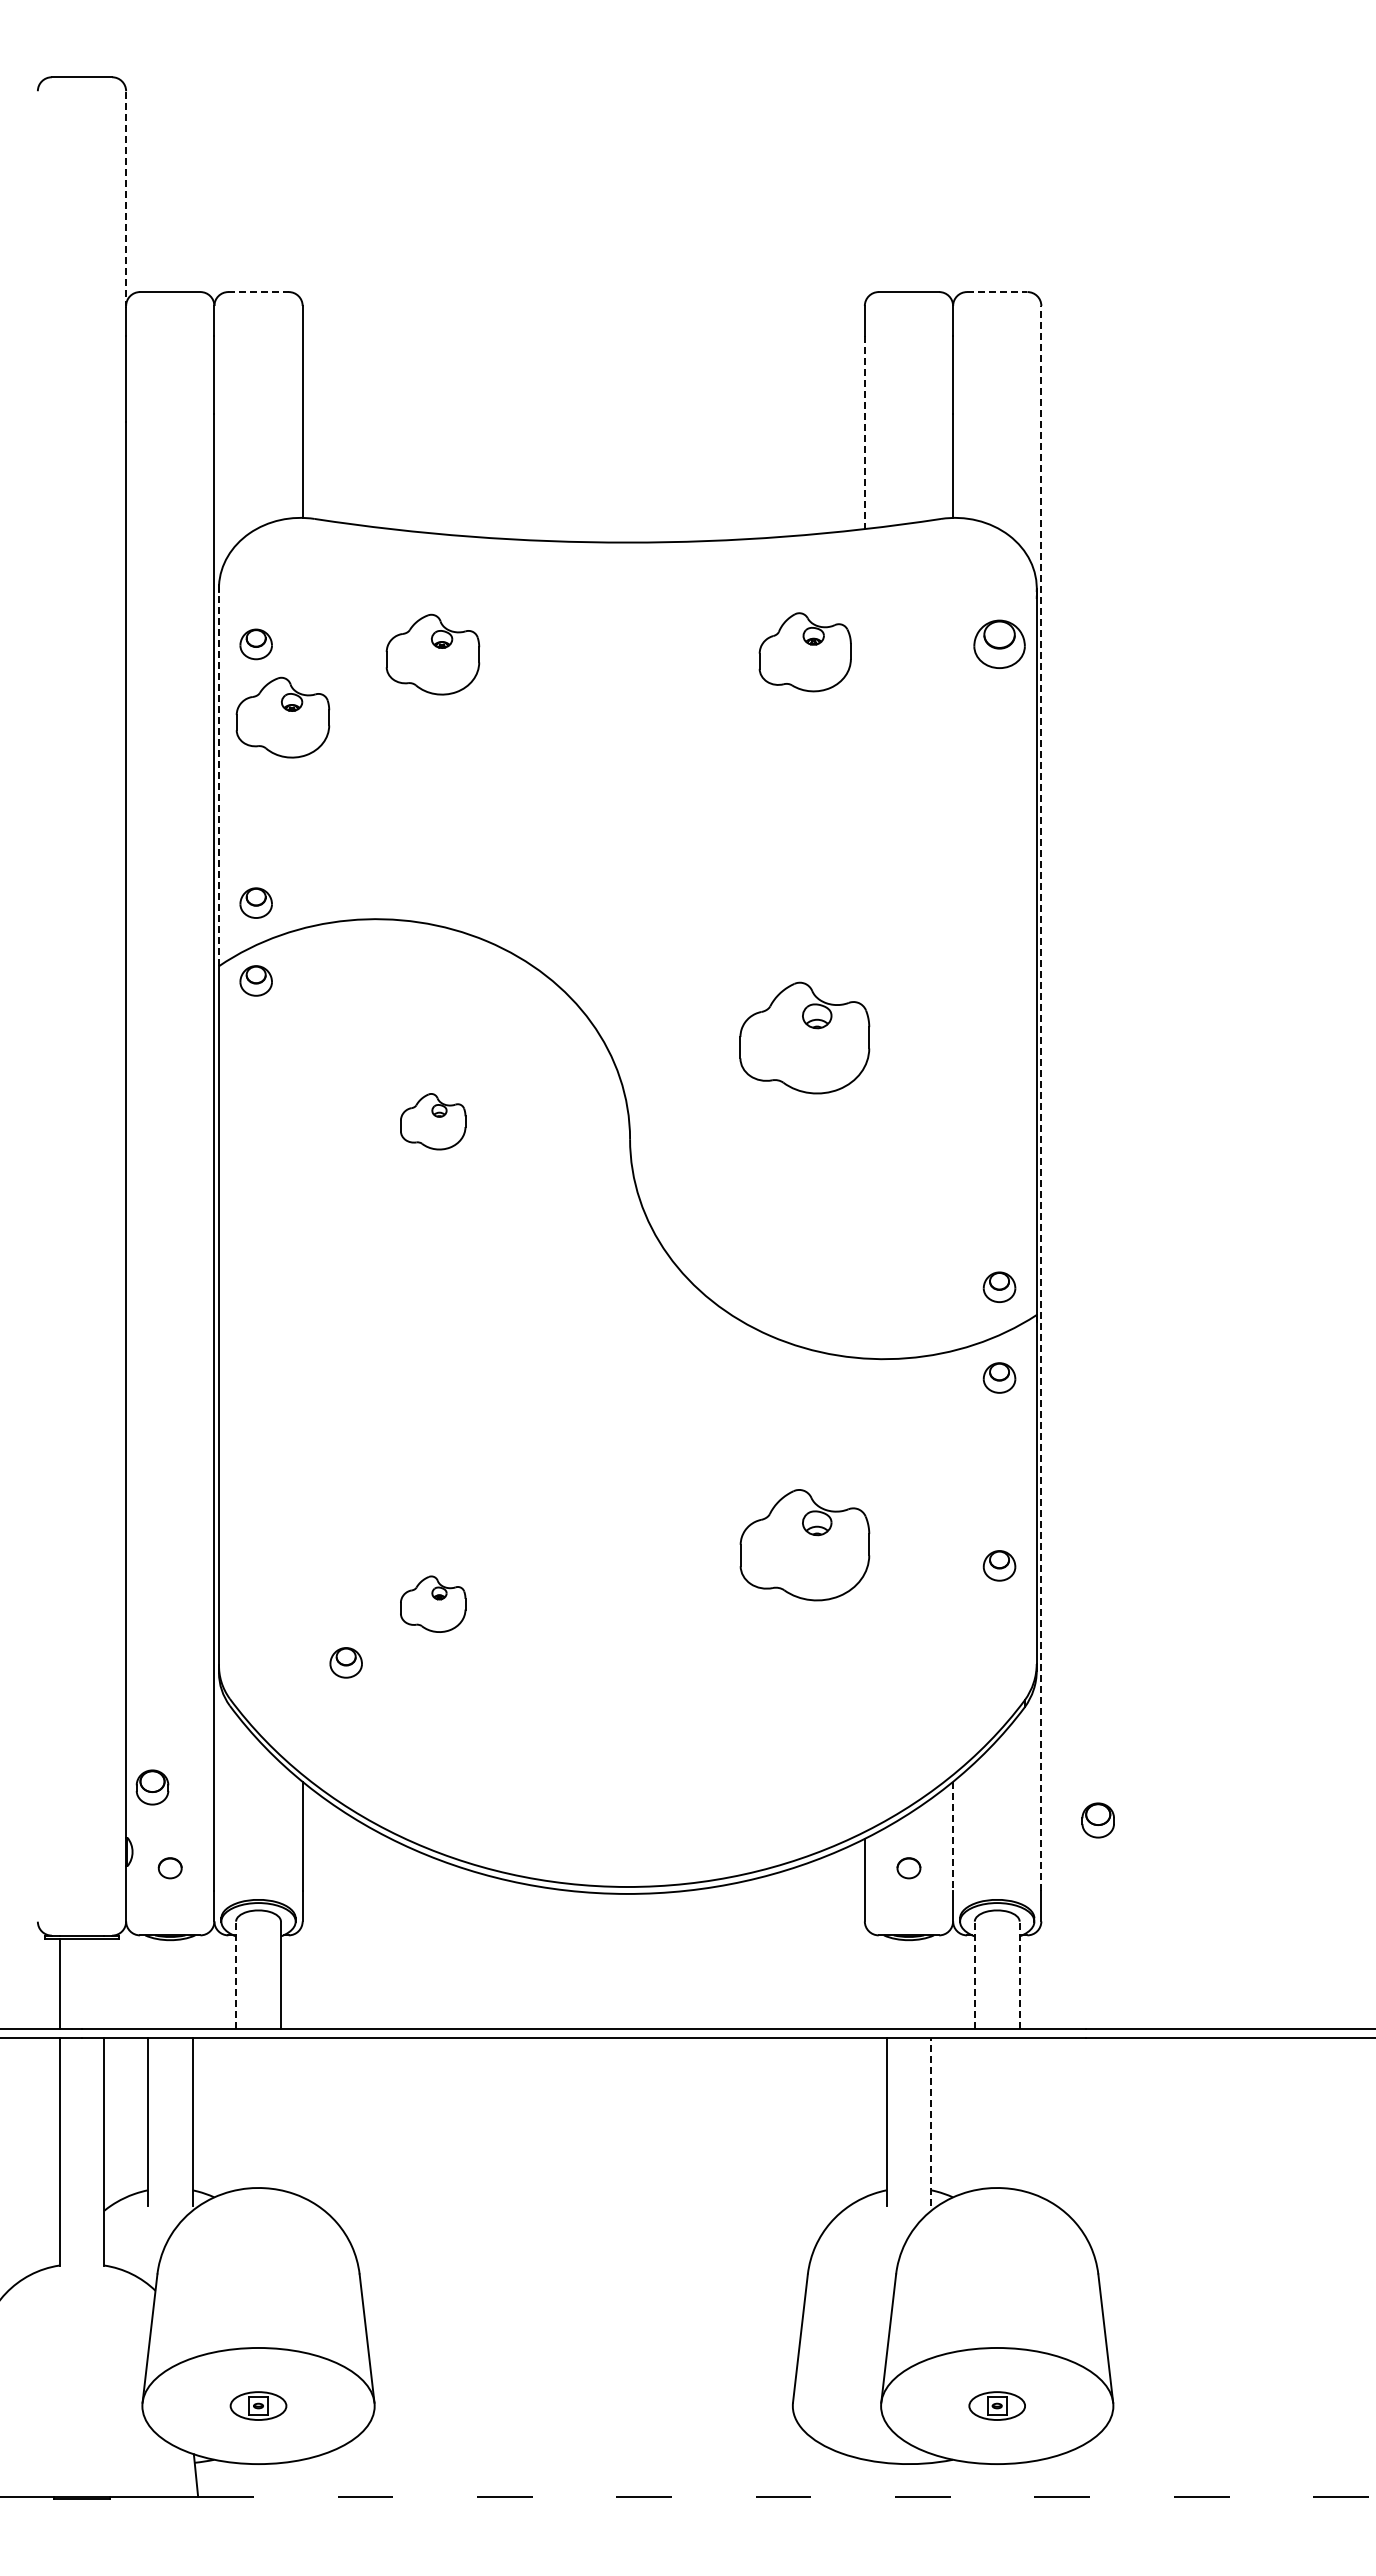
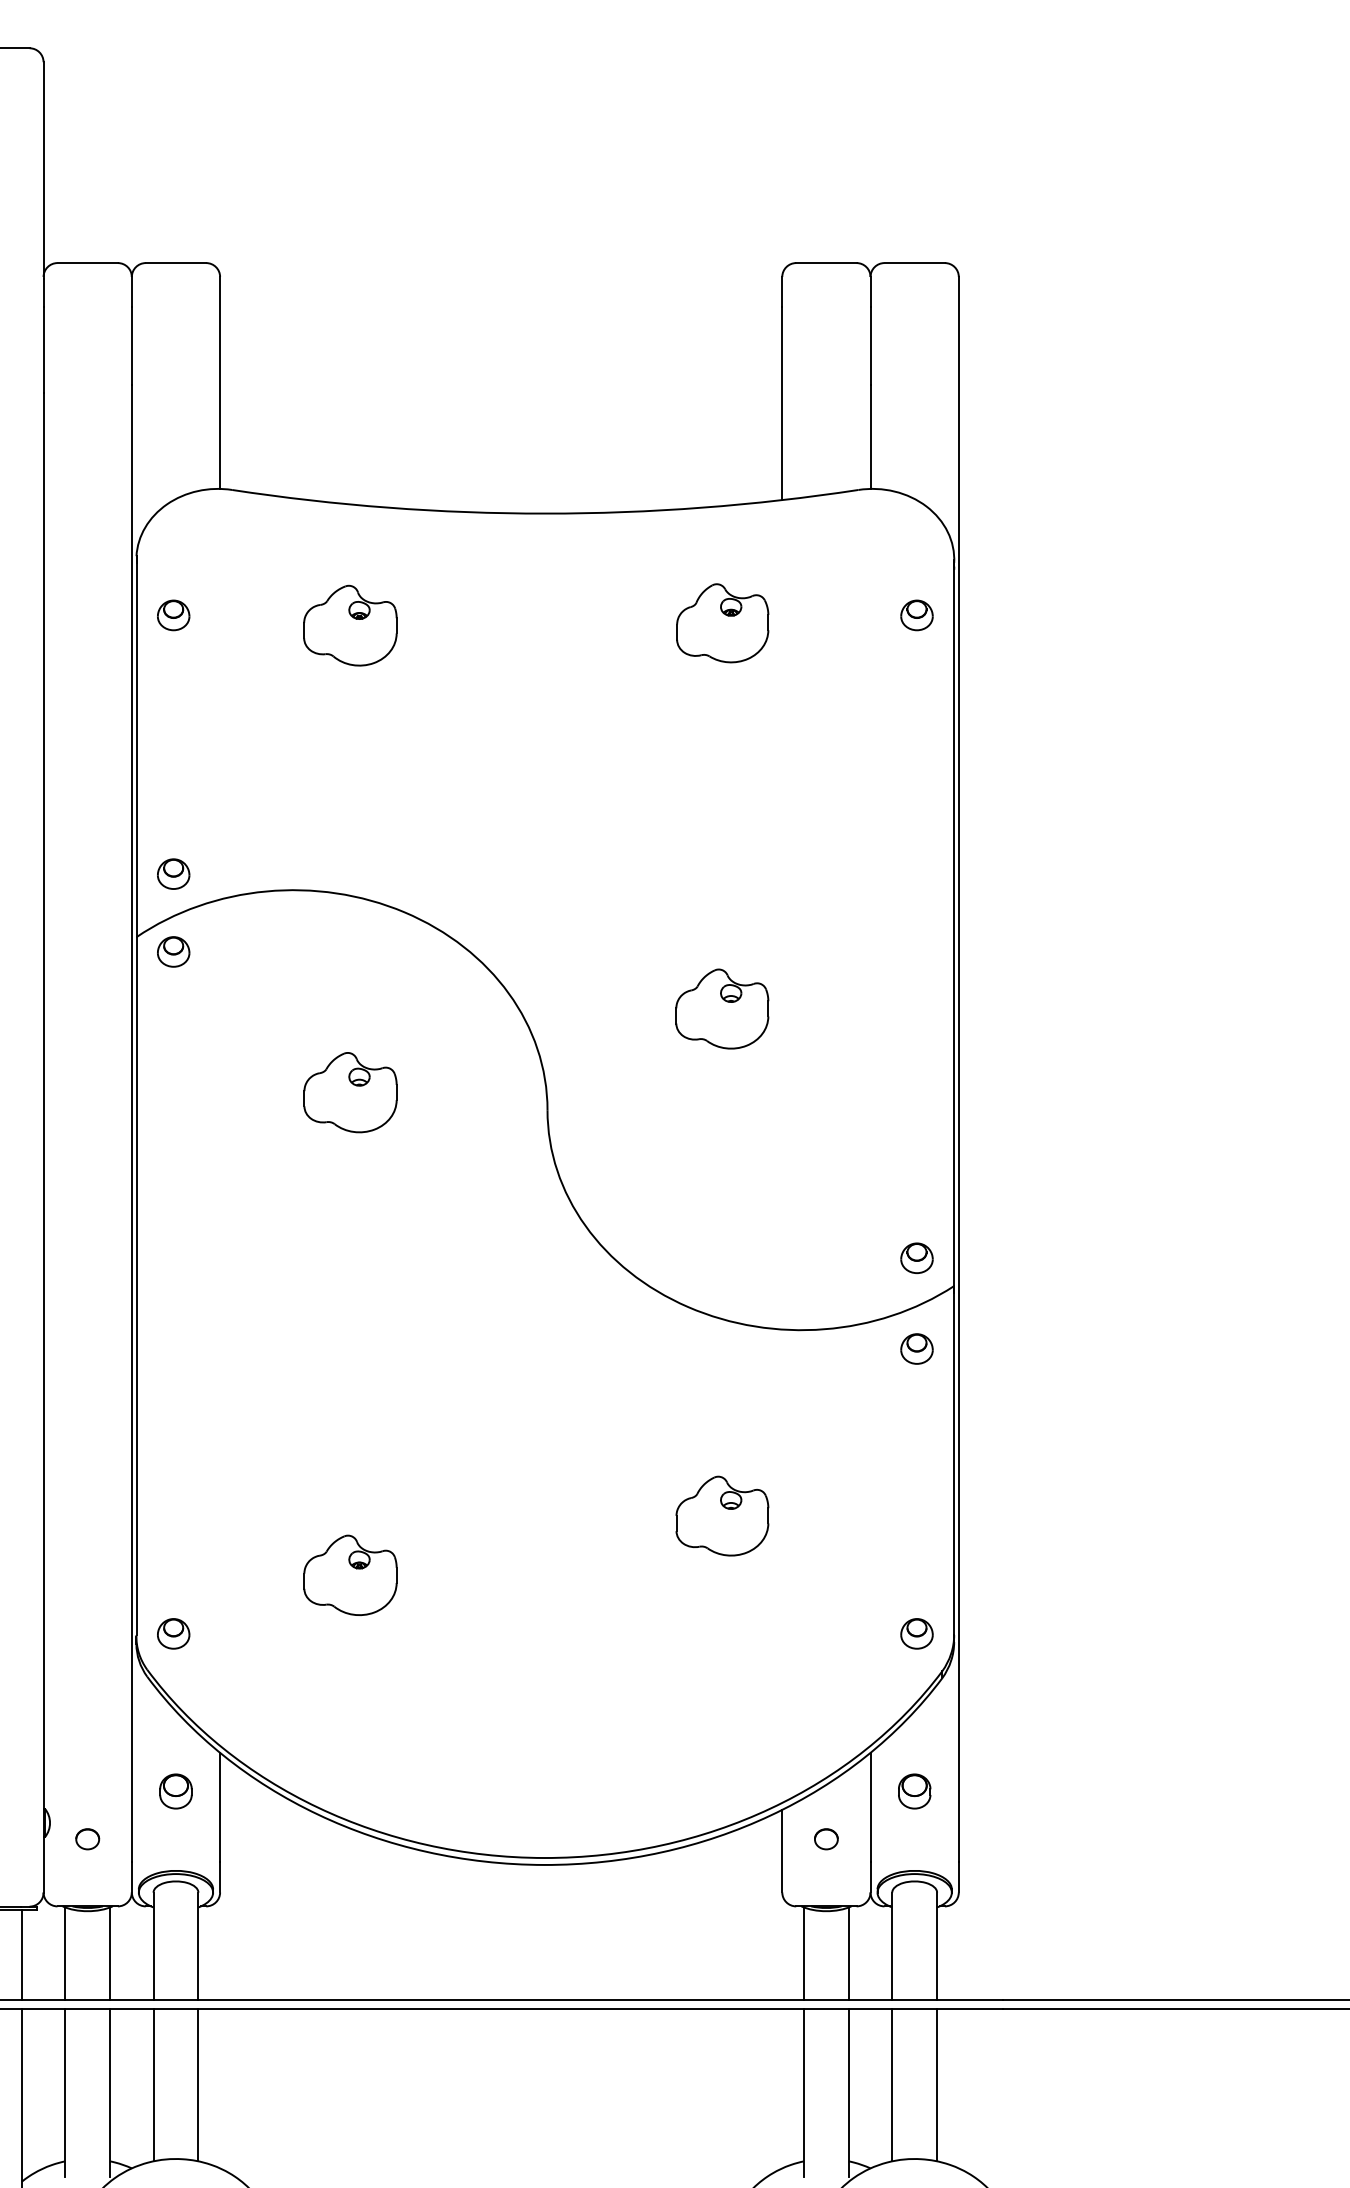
line: (126, 198) -> (43, 169), dashed -> solid
line: (259, 292) -> (176, 263), dashed -> solid
line: (997, 292) -> (914, 263), dashed -> solid
line: (864, 433) -> (781, 404), dashed -> solid
part: (999, 644) -> (916, 615), size x0.62
part: (282, 717) -> (199, 688), removed
line: (219, 775) -> (136, 746), dashed -> solid
part: (804, 1037) -> (721, 1008), size x0.71
line: (1041, 1098) -> (958, 1069), dashed -> solid
part: (433, 1121) -> (350, 1092), size x1.43
part: (804, 1544) -> (721, 1515), size x0.71
part: (999, 1565) -> (916, 1633), moved
part: (433, 1603) -> (350, 1574), size x1.43
part: (345, 1662) -> (172, 1633), moved
part: (152, 1787) -> (175, 1791), moved
part: (1097, 1820) -> (913, 1791), moved
line: (953, 1836) -> (870, 1807), dashed -> solid
line: (236, 1974) -> (153, 1945), dashed -> solid
line: (974, 1974) -> (891, 1945), dashed -> solid
line: (1019, 1974) -> (936, 1945), dashed -> solid
line: (147, 1982) -> (64, 1953), added
line: (192, 1982) -> (109, 1953), added
line: (886, 1982) -> (803, 1953), added
line: (931, 1982) -> (848, 1953), added
line: (104, 1983) -> (21, 1954), added
line: (236, 2113) -> (153, 2084), added
line: (280, 2113) -> (197, 2084), added
line: (974, 2113) -> (891, 2084), added
line: (1019, 2113) -> (936, 2084), added
line: (931, 2121) -> (848, 2092), dashed -> solid

